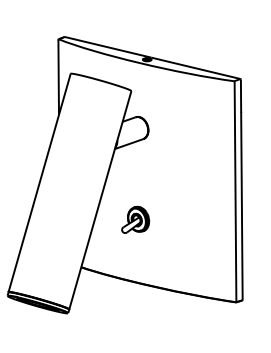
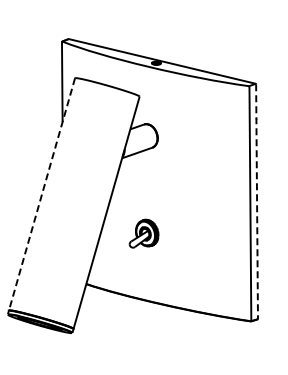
line: (40, 183) -> (42, 194), solid -> dashed
line: (242, 190) -> (257, 202), solid -> dashed

